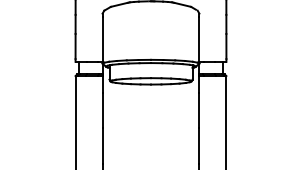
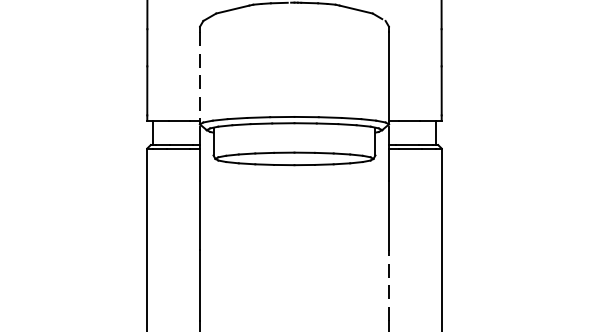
line: (102, 40) -> (199, 79), solid -> dashed
line: (199, 145) -> (389, 284), solid -> dashed

